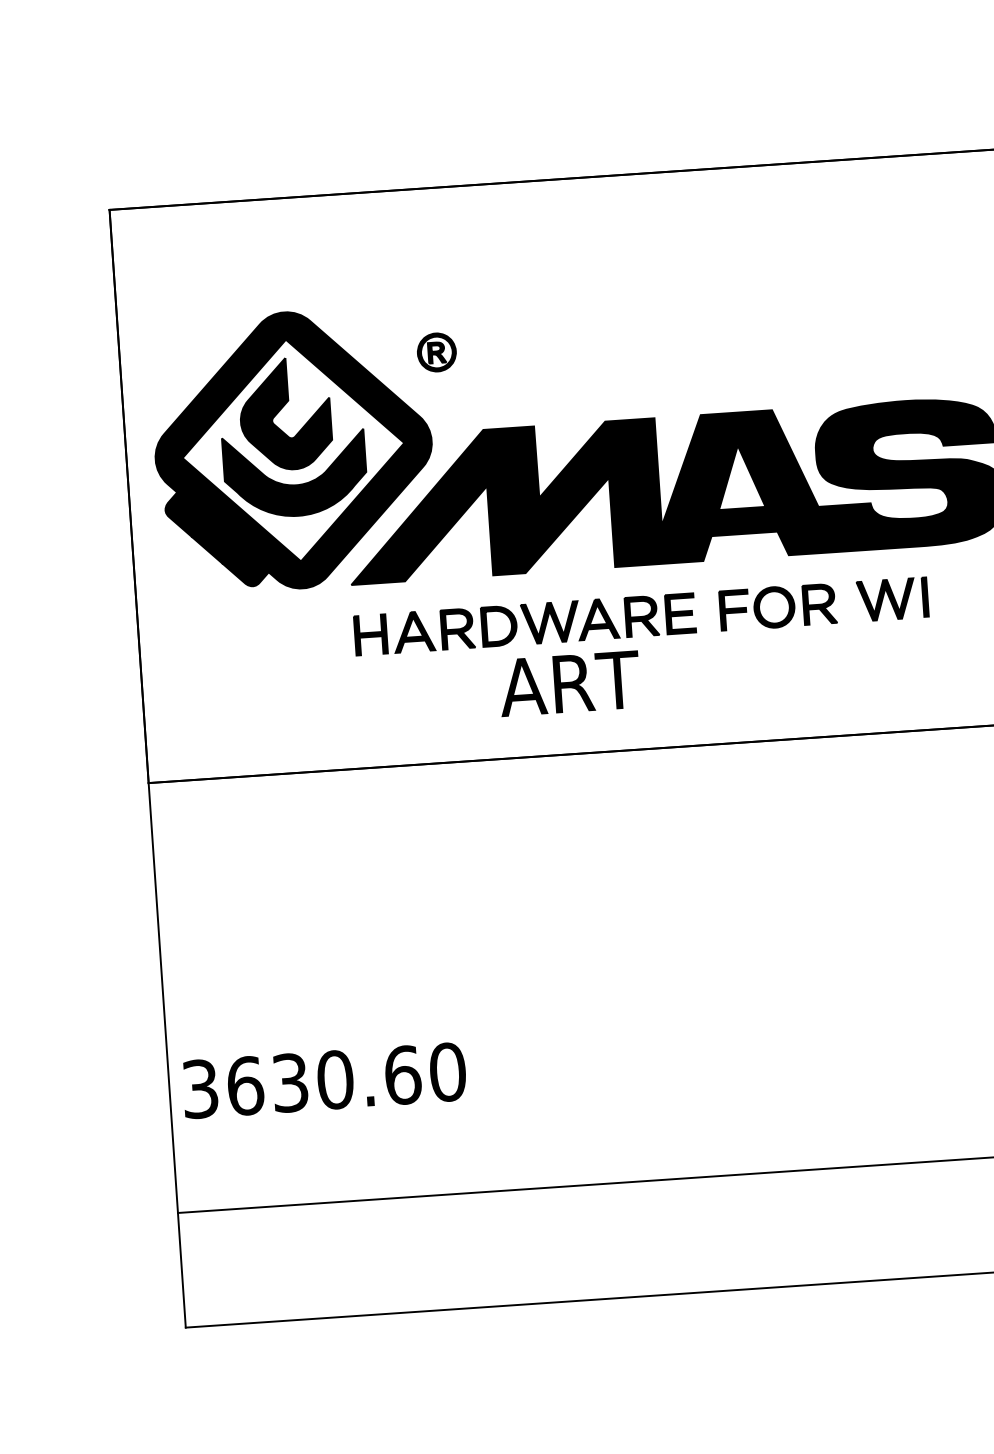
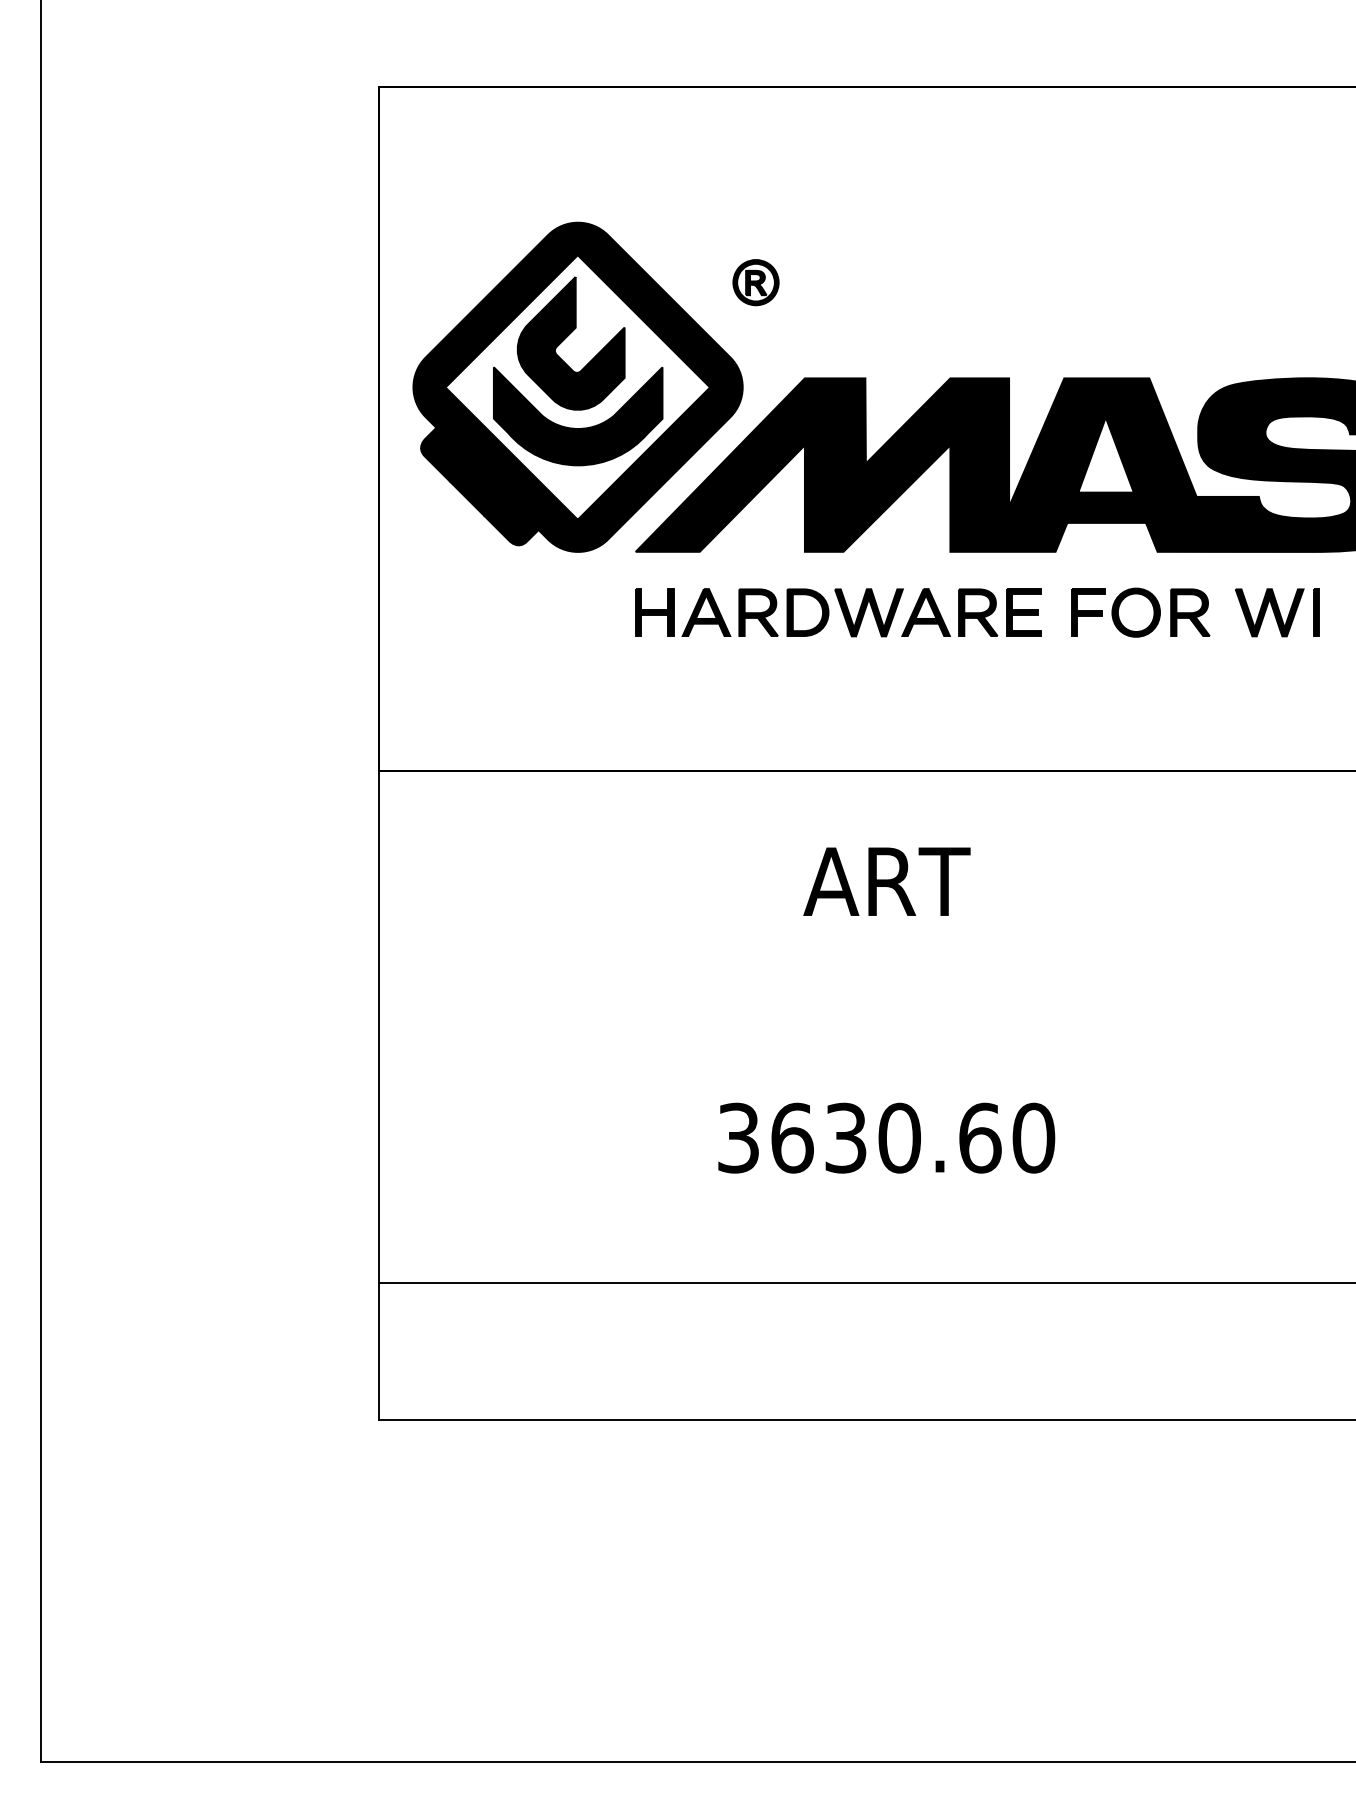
text: (569, 683) -> (886, 881), moved
text: (324, 1080) -> (886, 1137), moved

